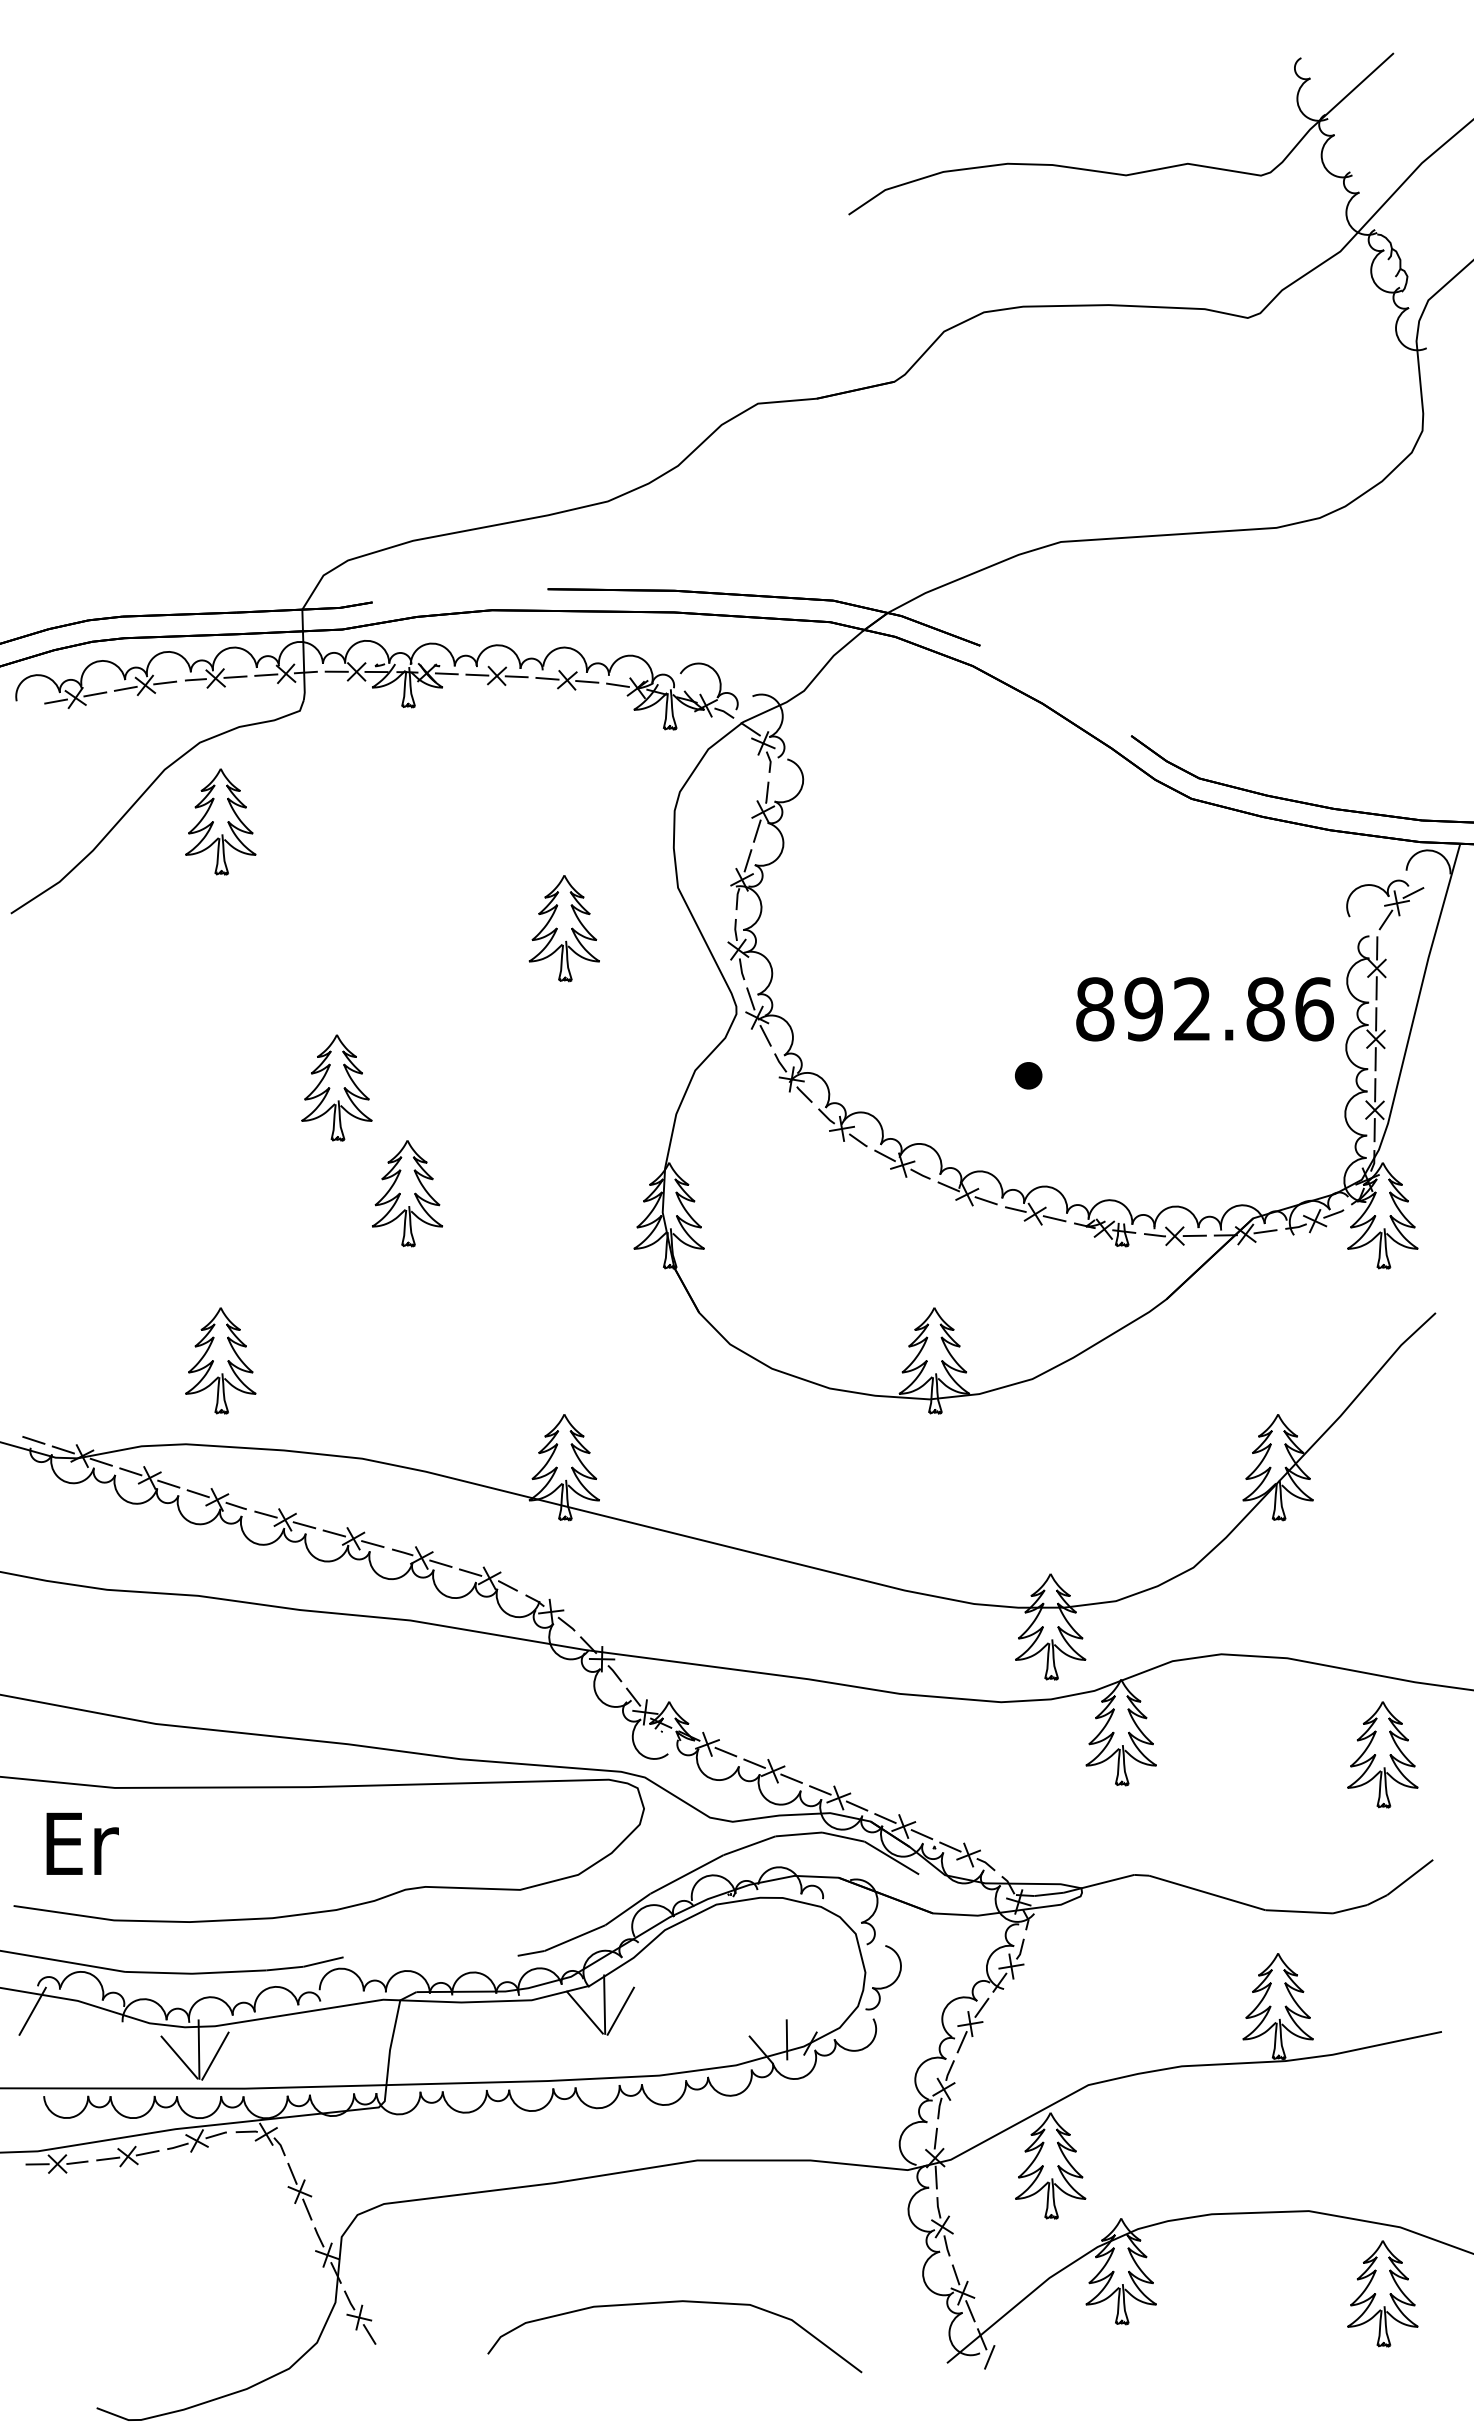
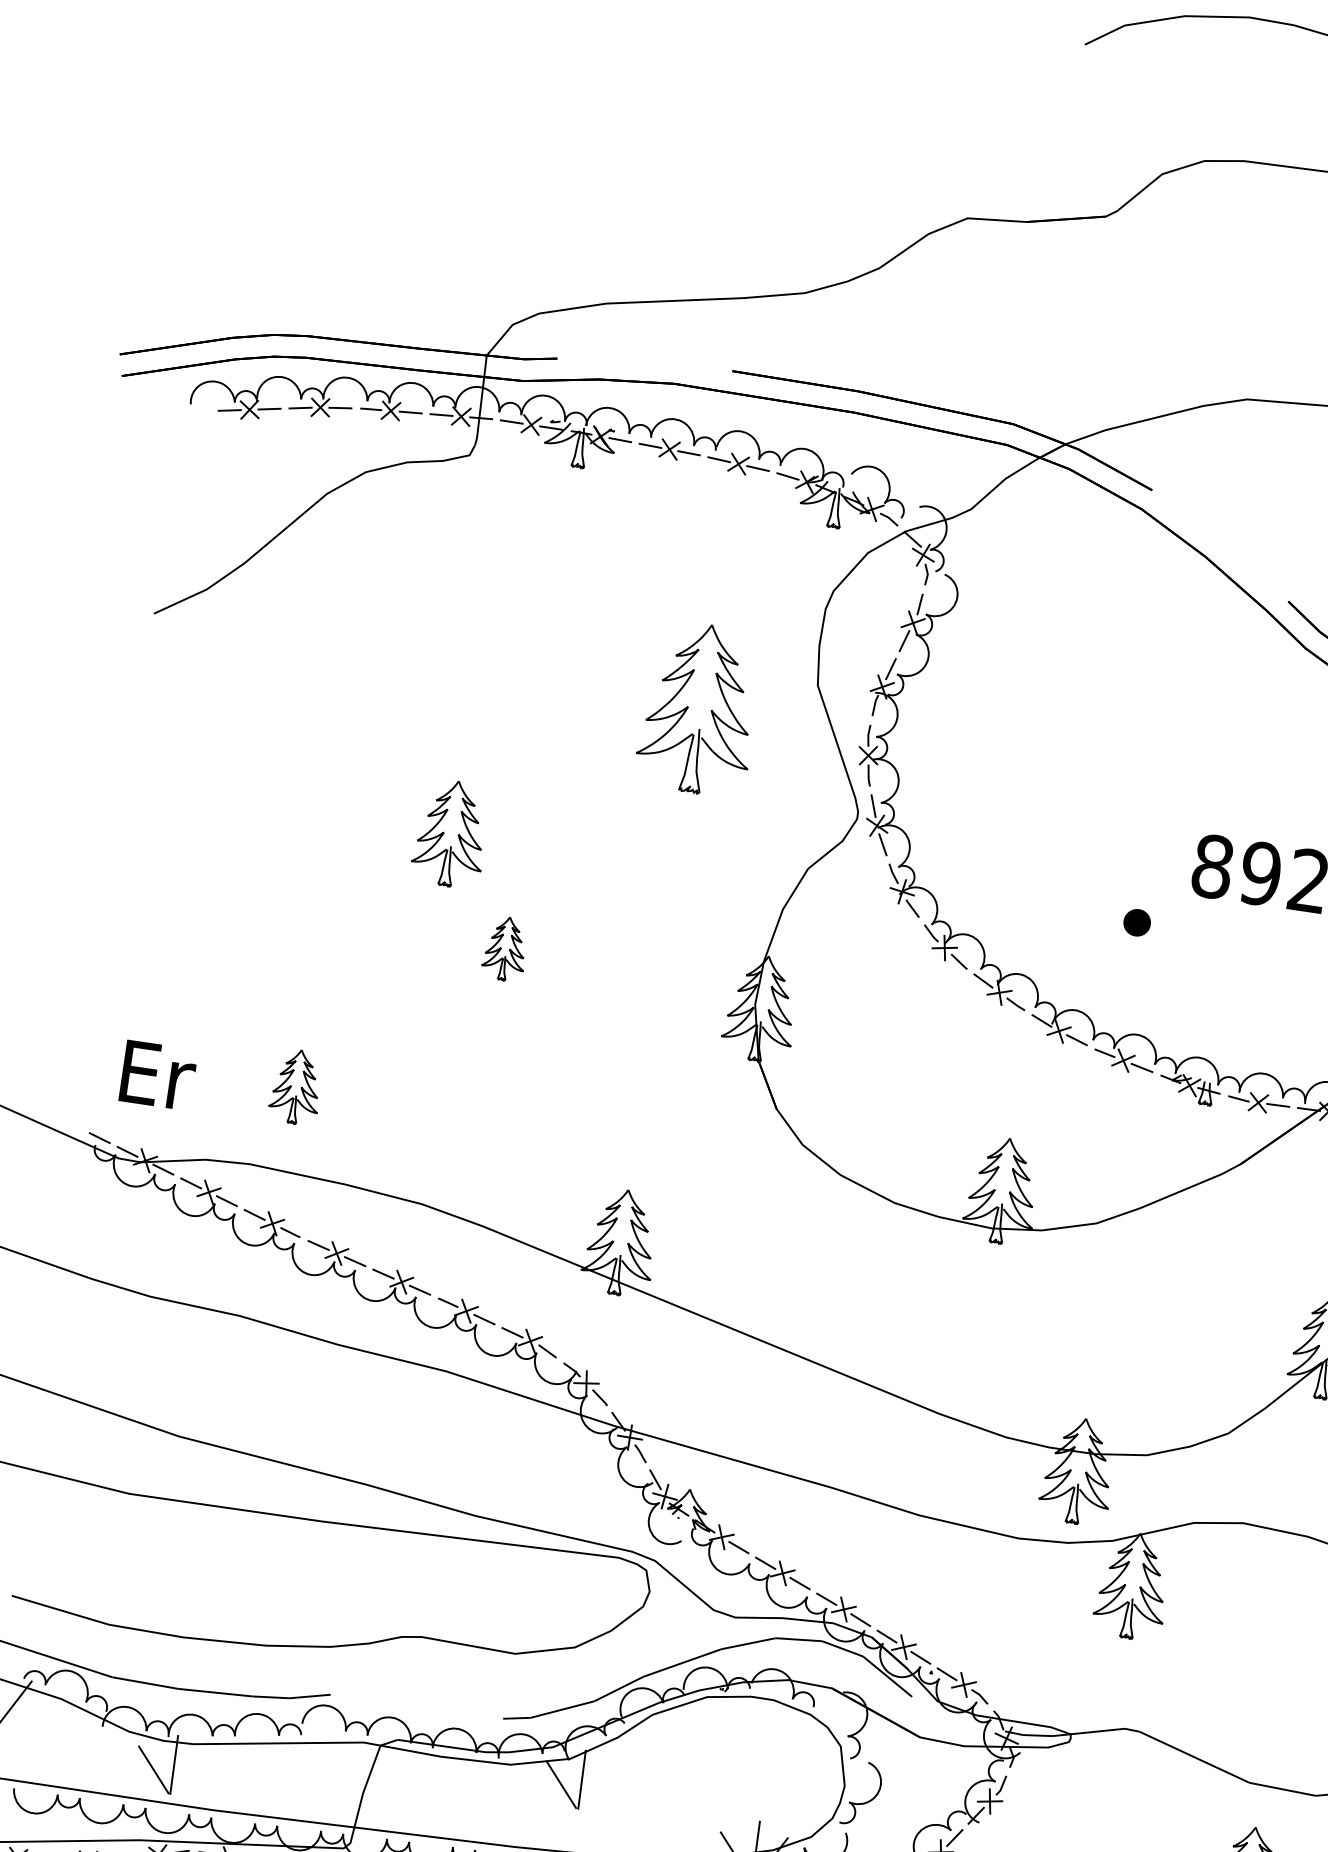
part: (220, 821) -> (374, 553), removed
part: (563, 928) -> (698, 709), size x1.6
part: (407, 1193) -> (505, 948), size x0.6
part: (220, 1360) -> (296, 1086), size x0.7
text: (82, 1843) -> (158, 1075), moved
line: (620, 2010) -> (596, 1787), removed
line: (215, 2055) -> (189, 1773), removed

